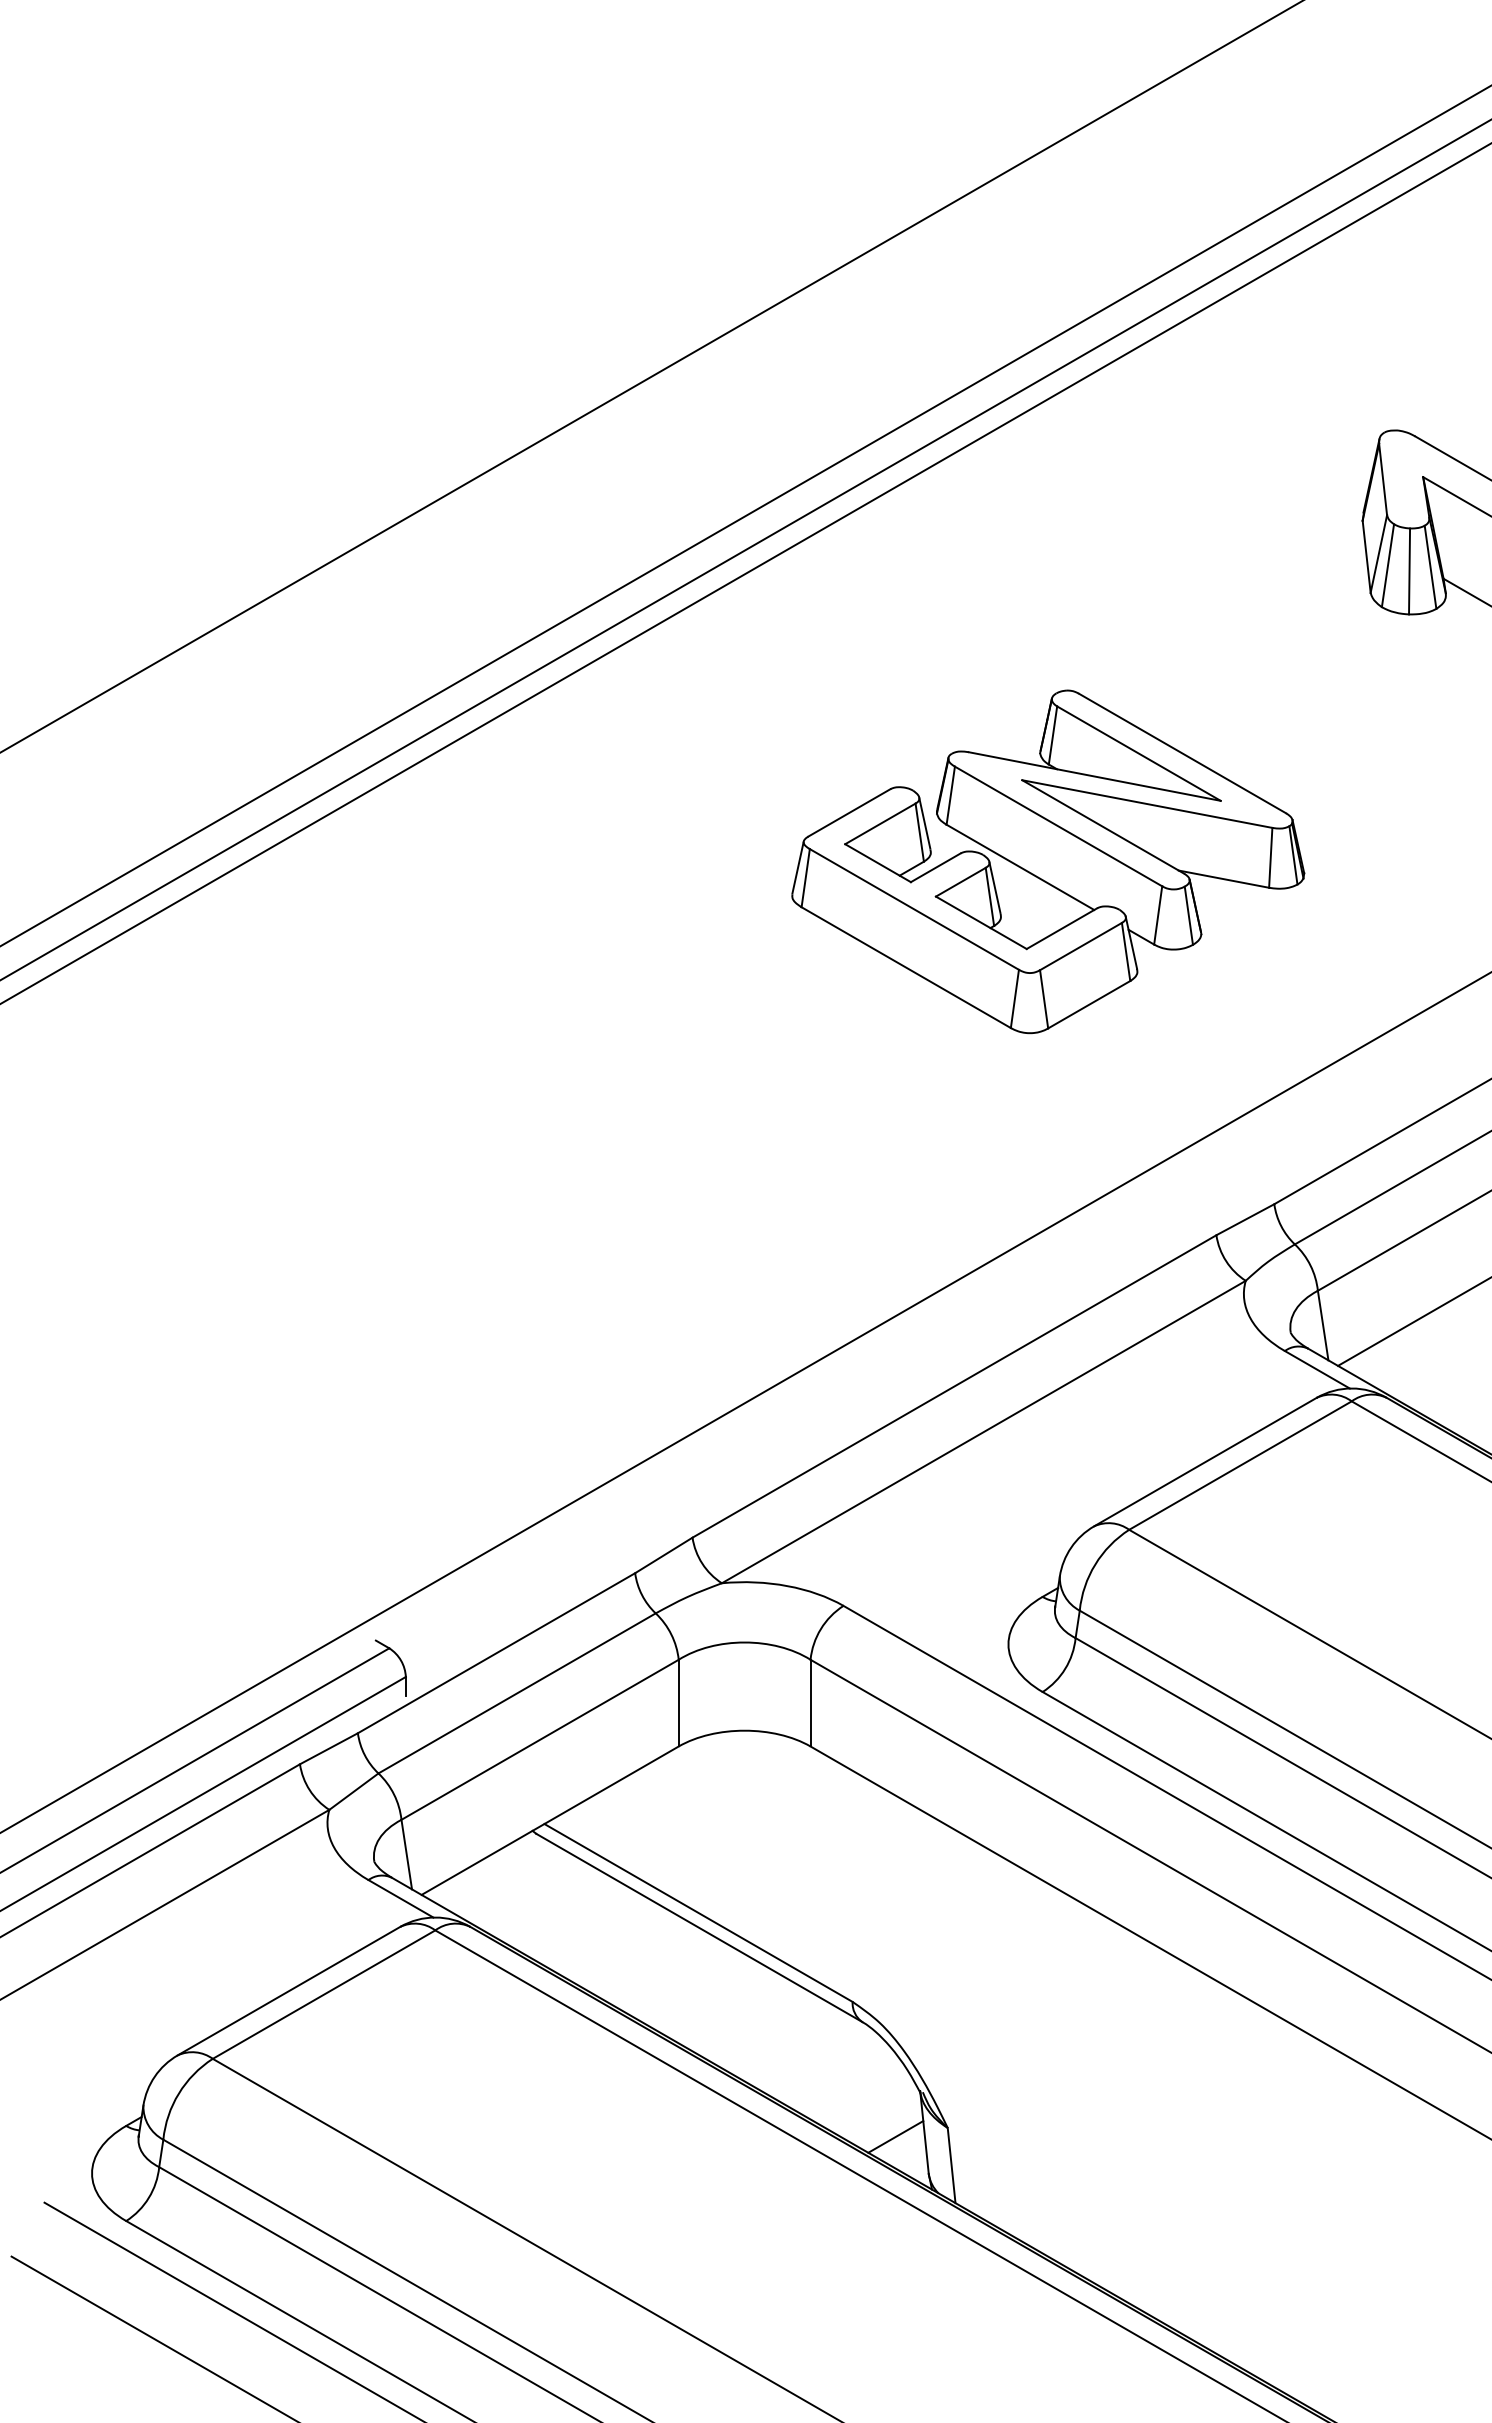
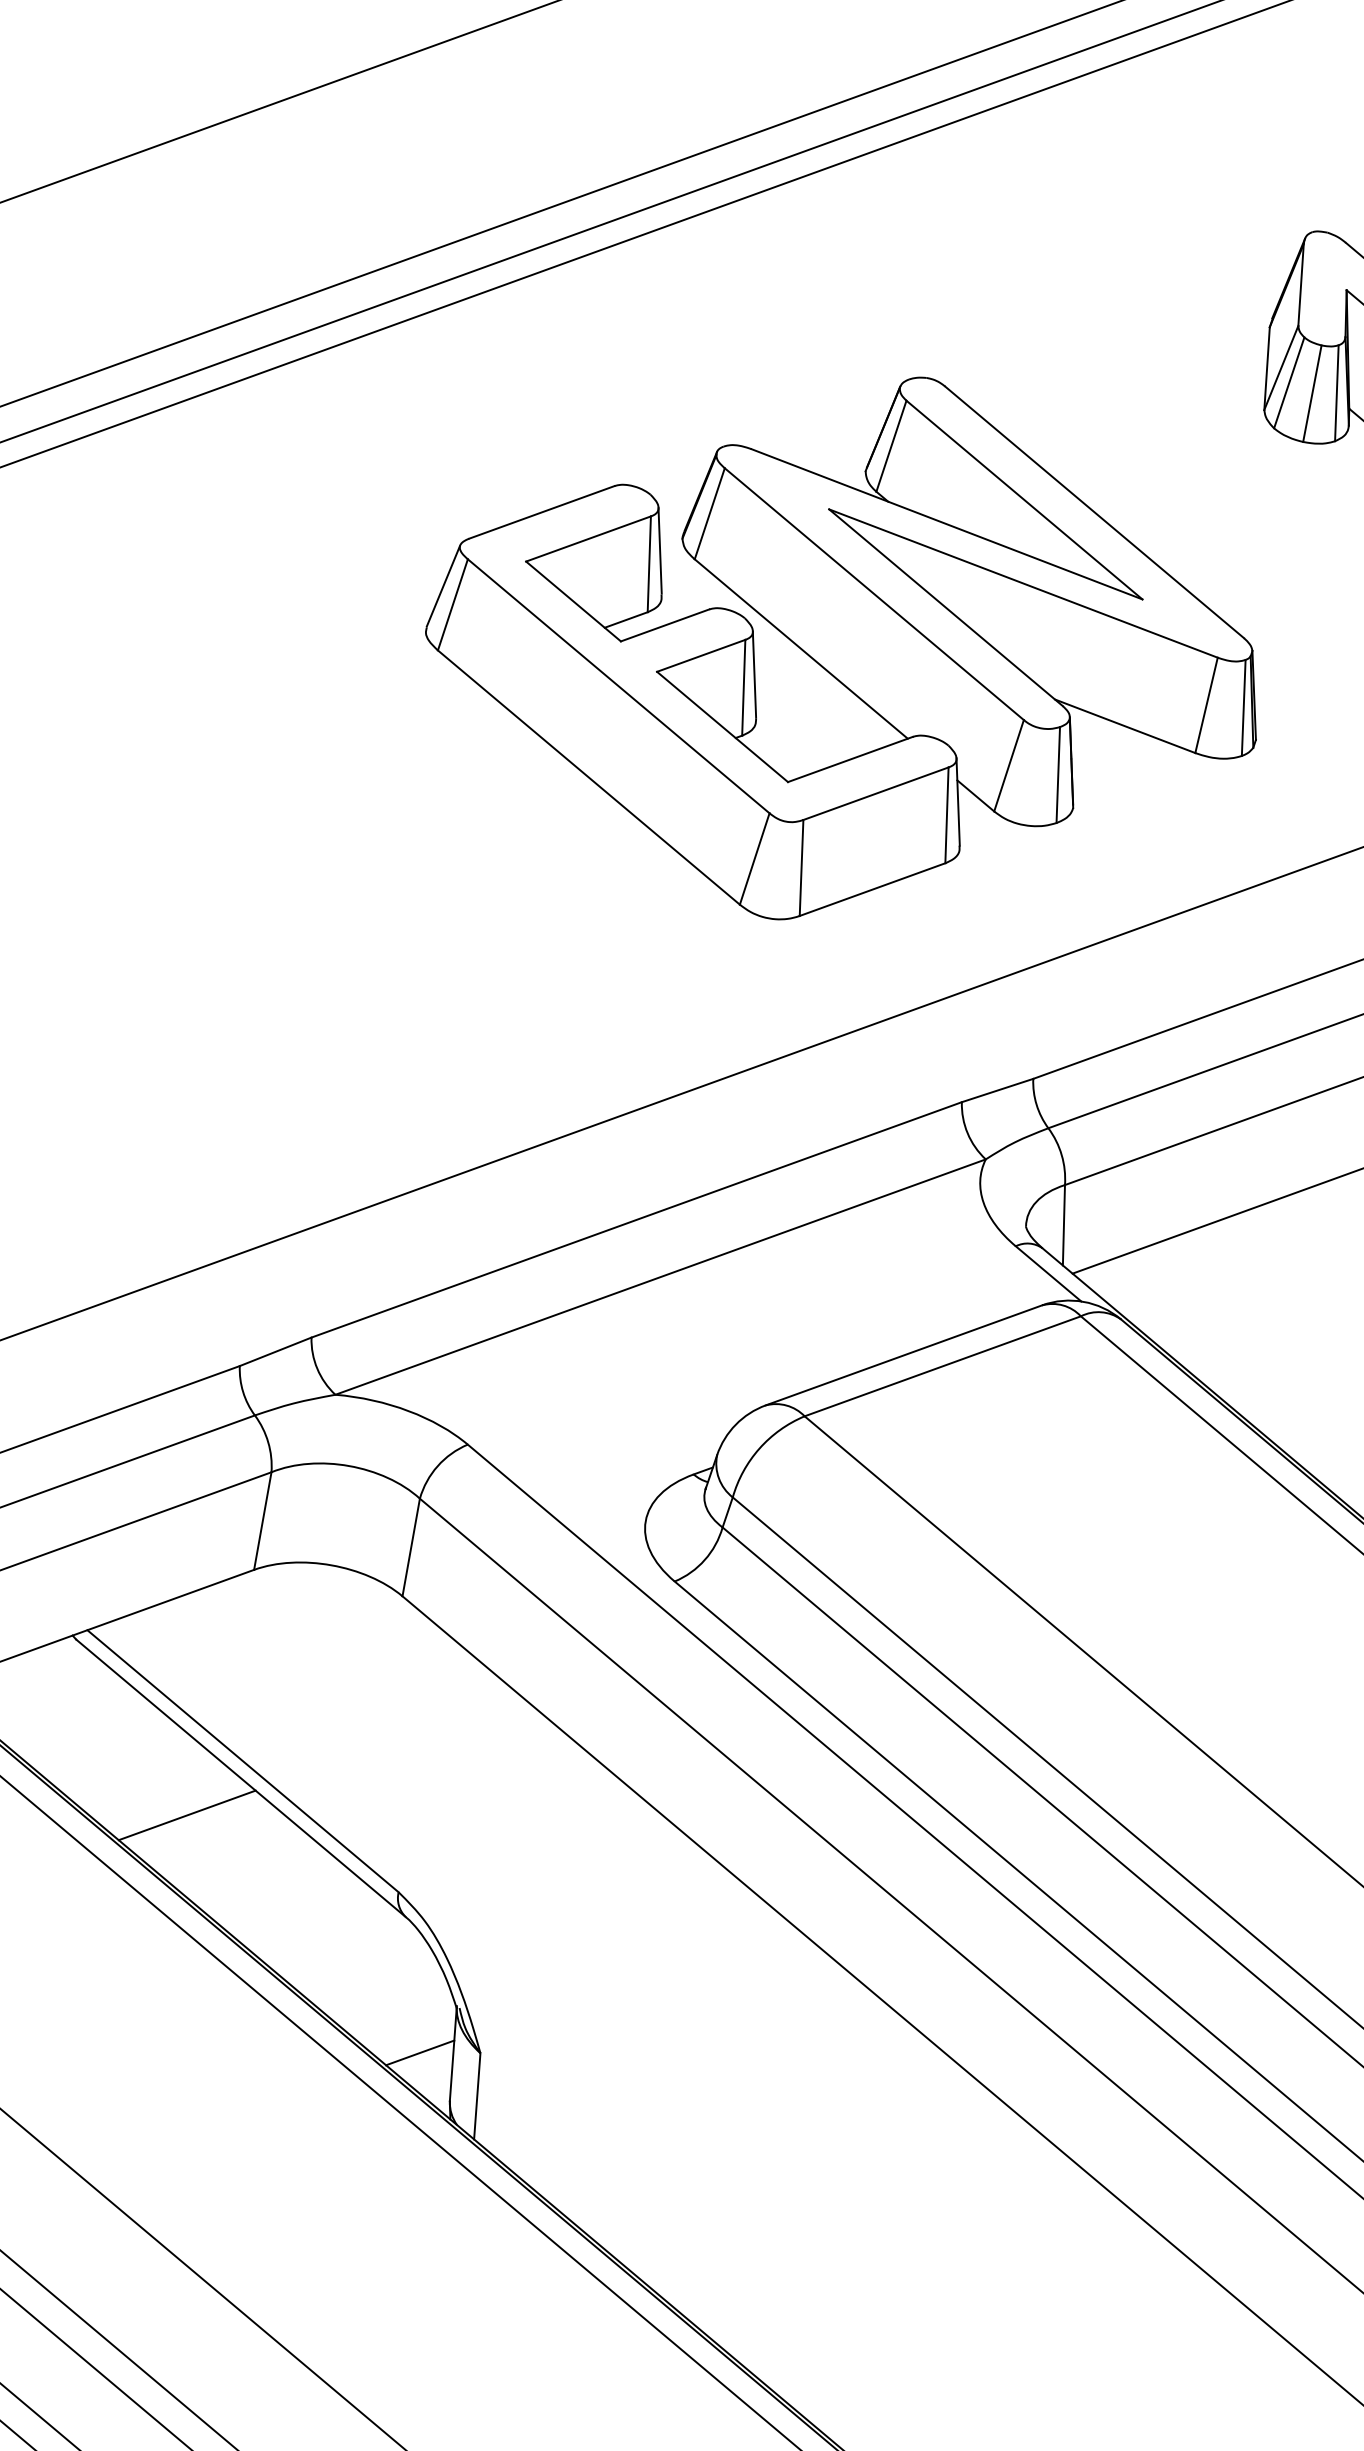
part: (1047, 861) -> (846, 647), size x1.43
line: (658, 1968) -> (186, 1815), added

